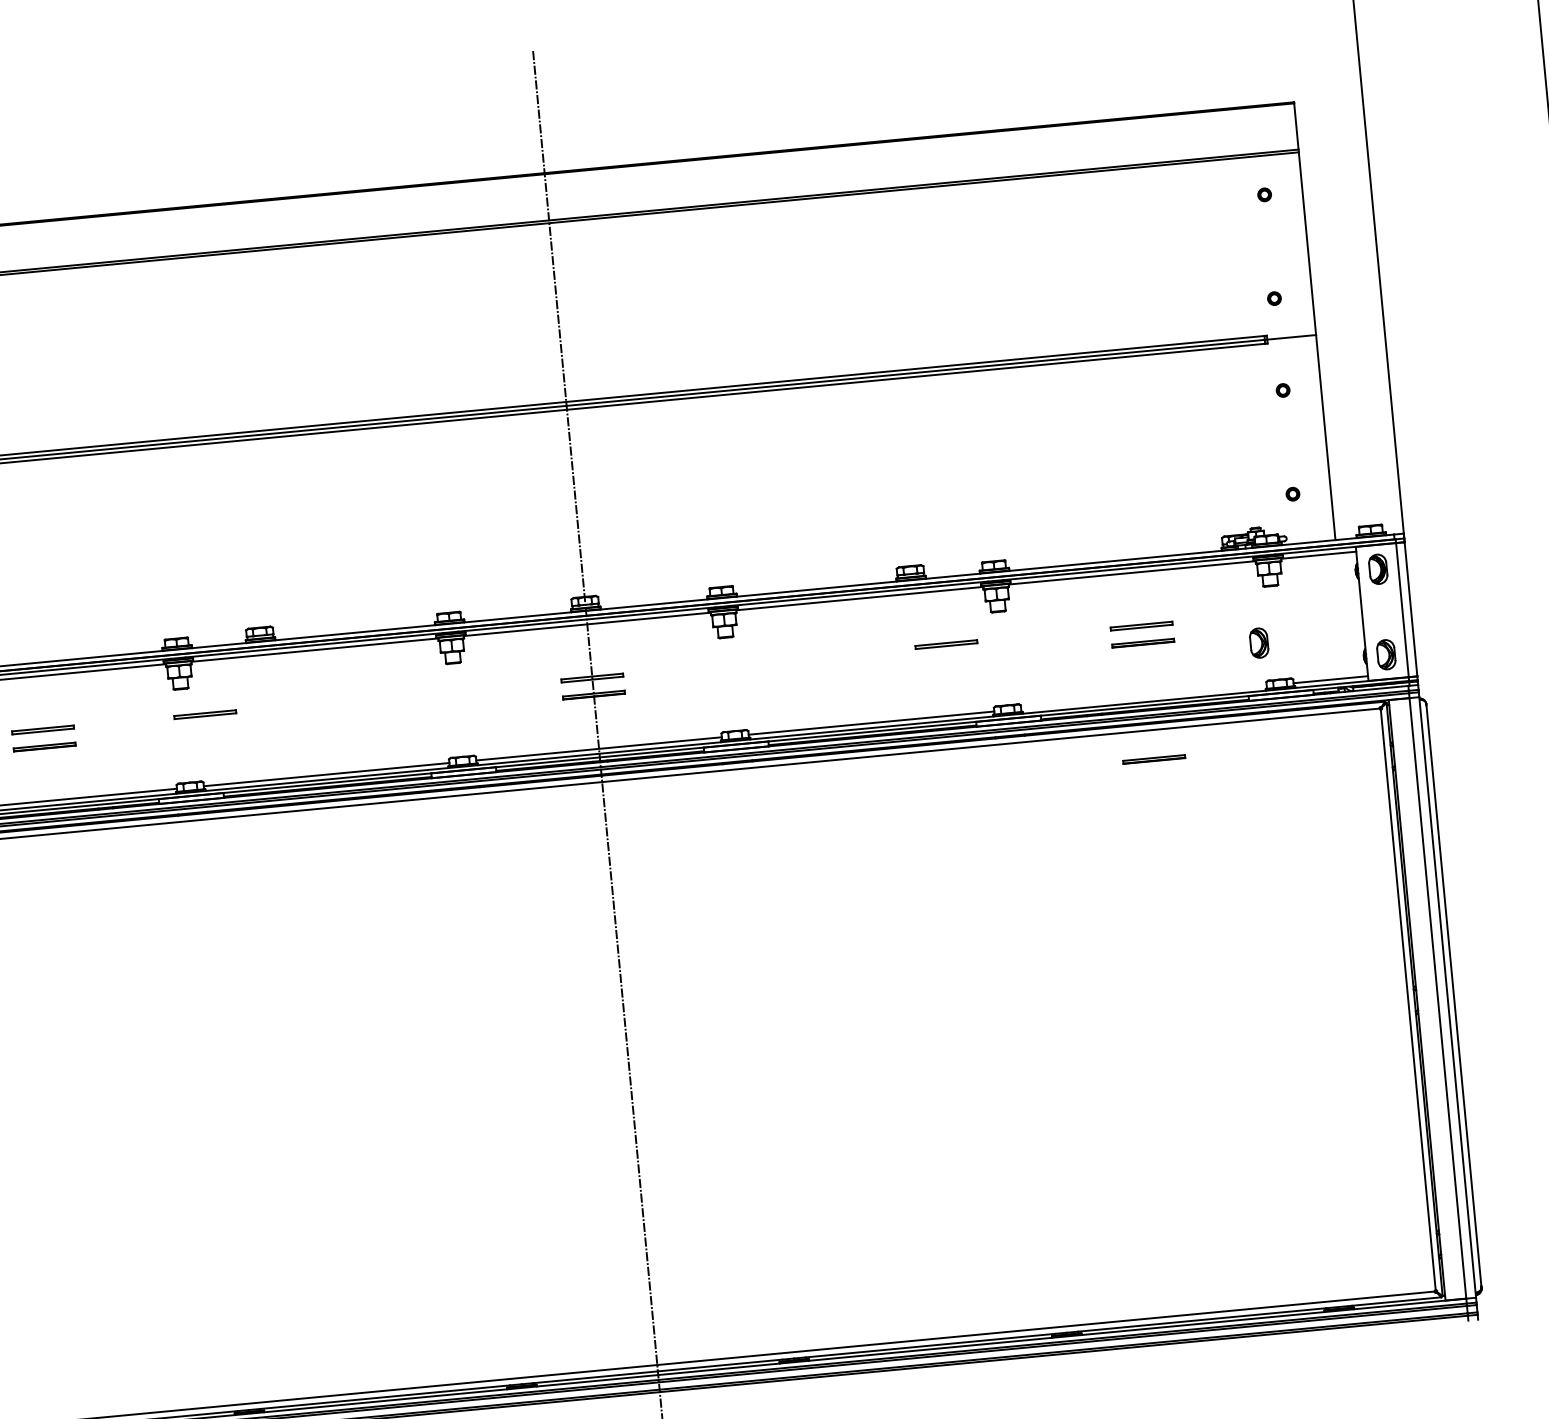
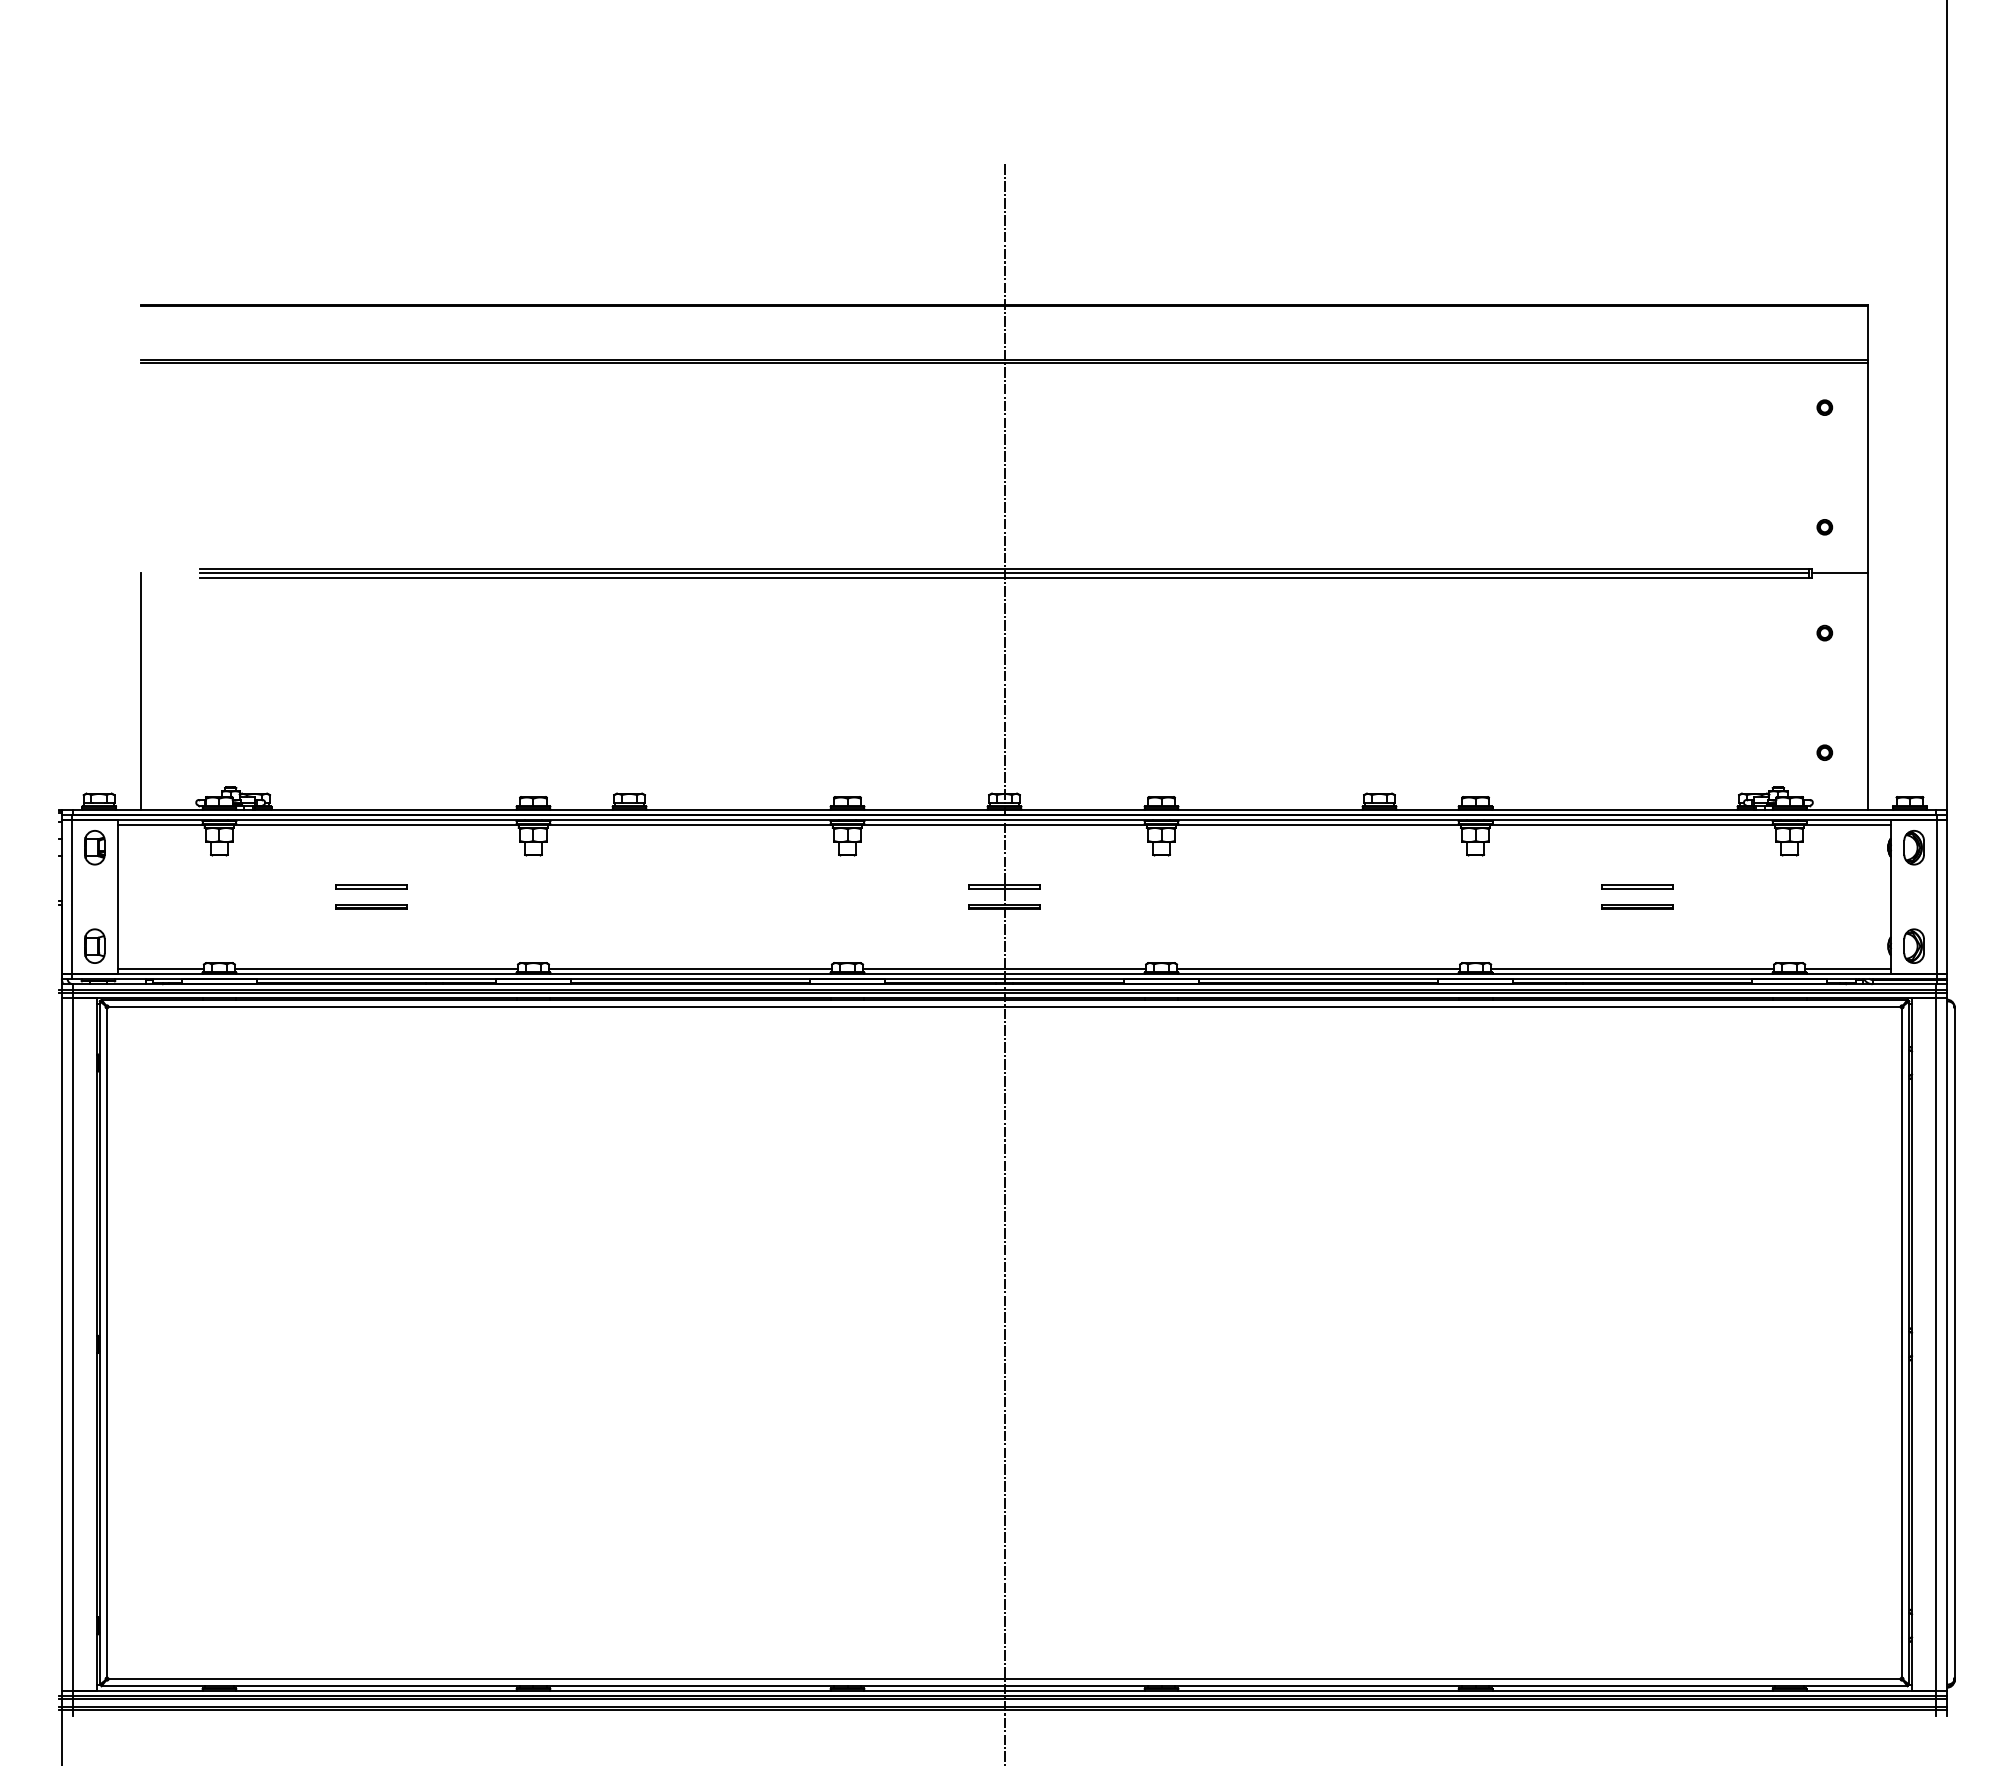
part: (1258, 642) -> (1769, 918), removed
part: (946, 644) -> (1412, 886), removed
line: (1143, 697) -> (1632, 968), added
part: (205, 714) -> (558, 886), removed
part: (1154, 759) -> (1637, 1040), removed

